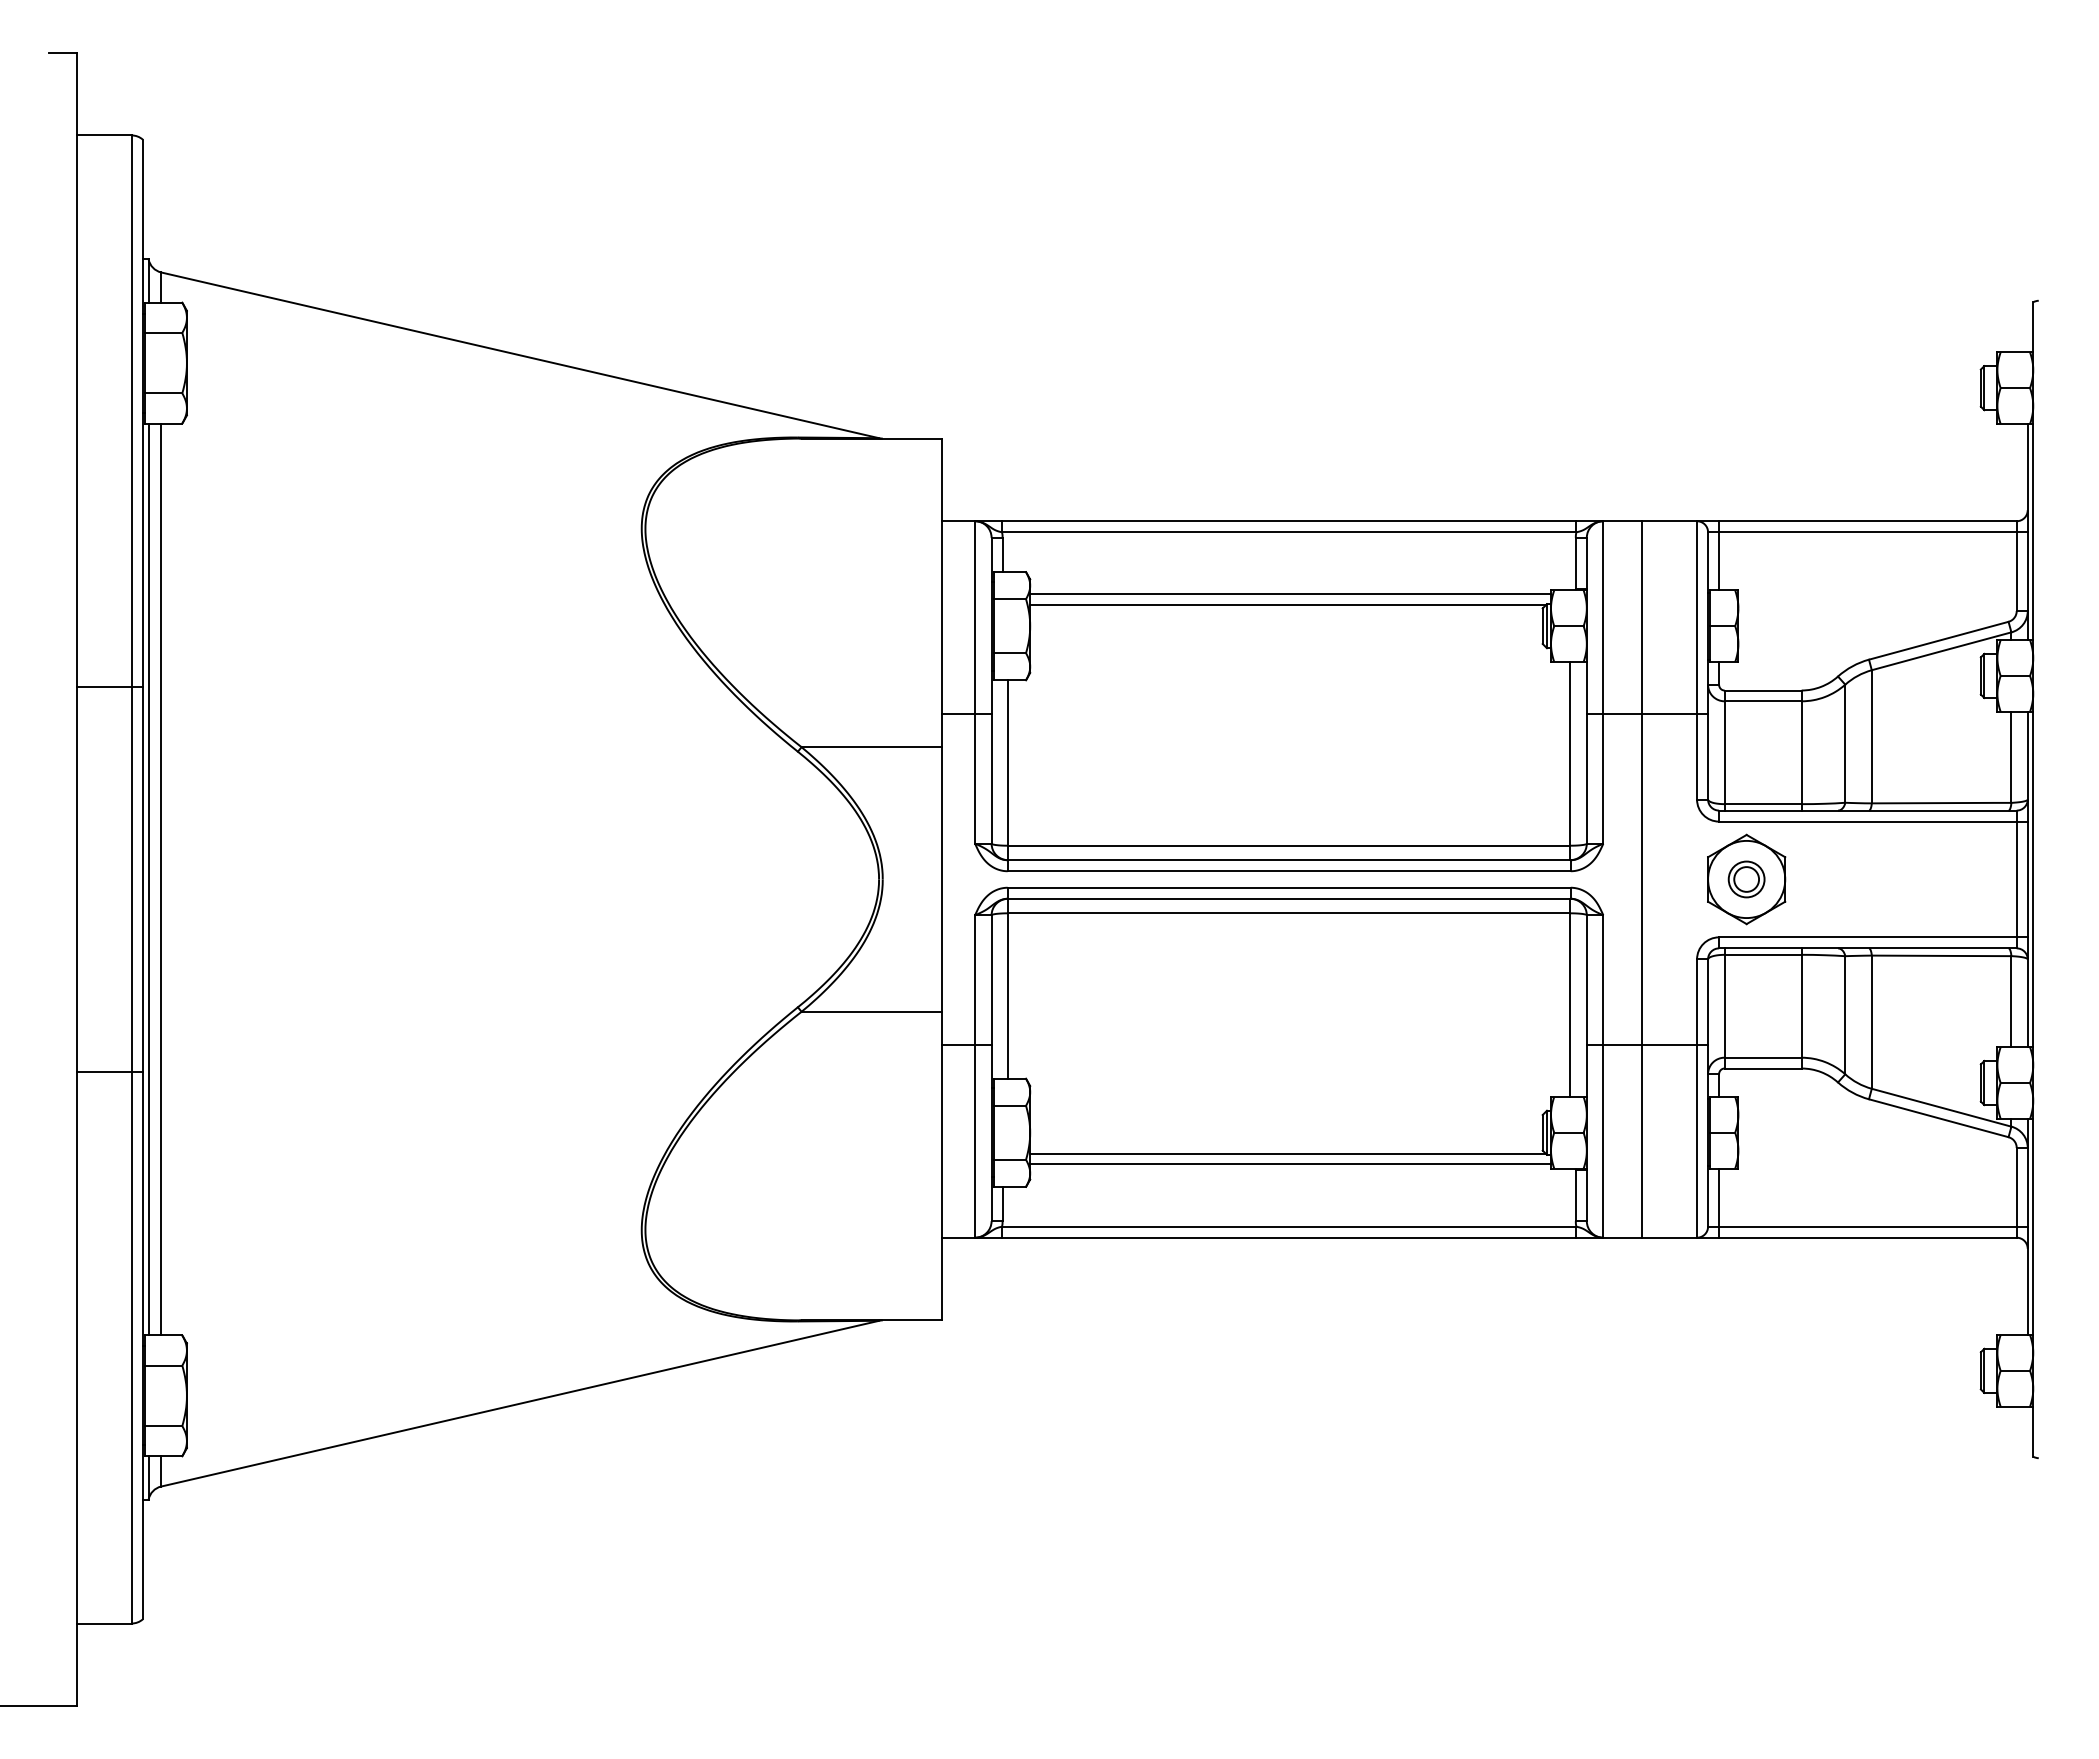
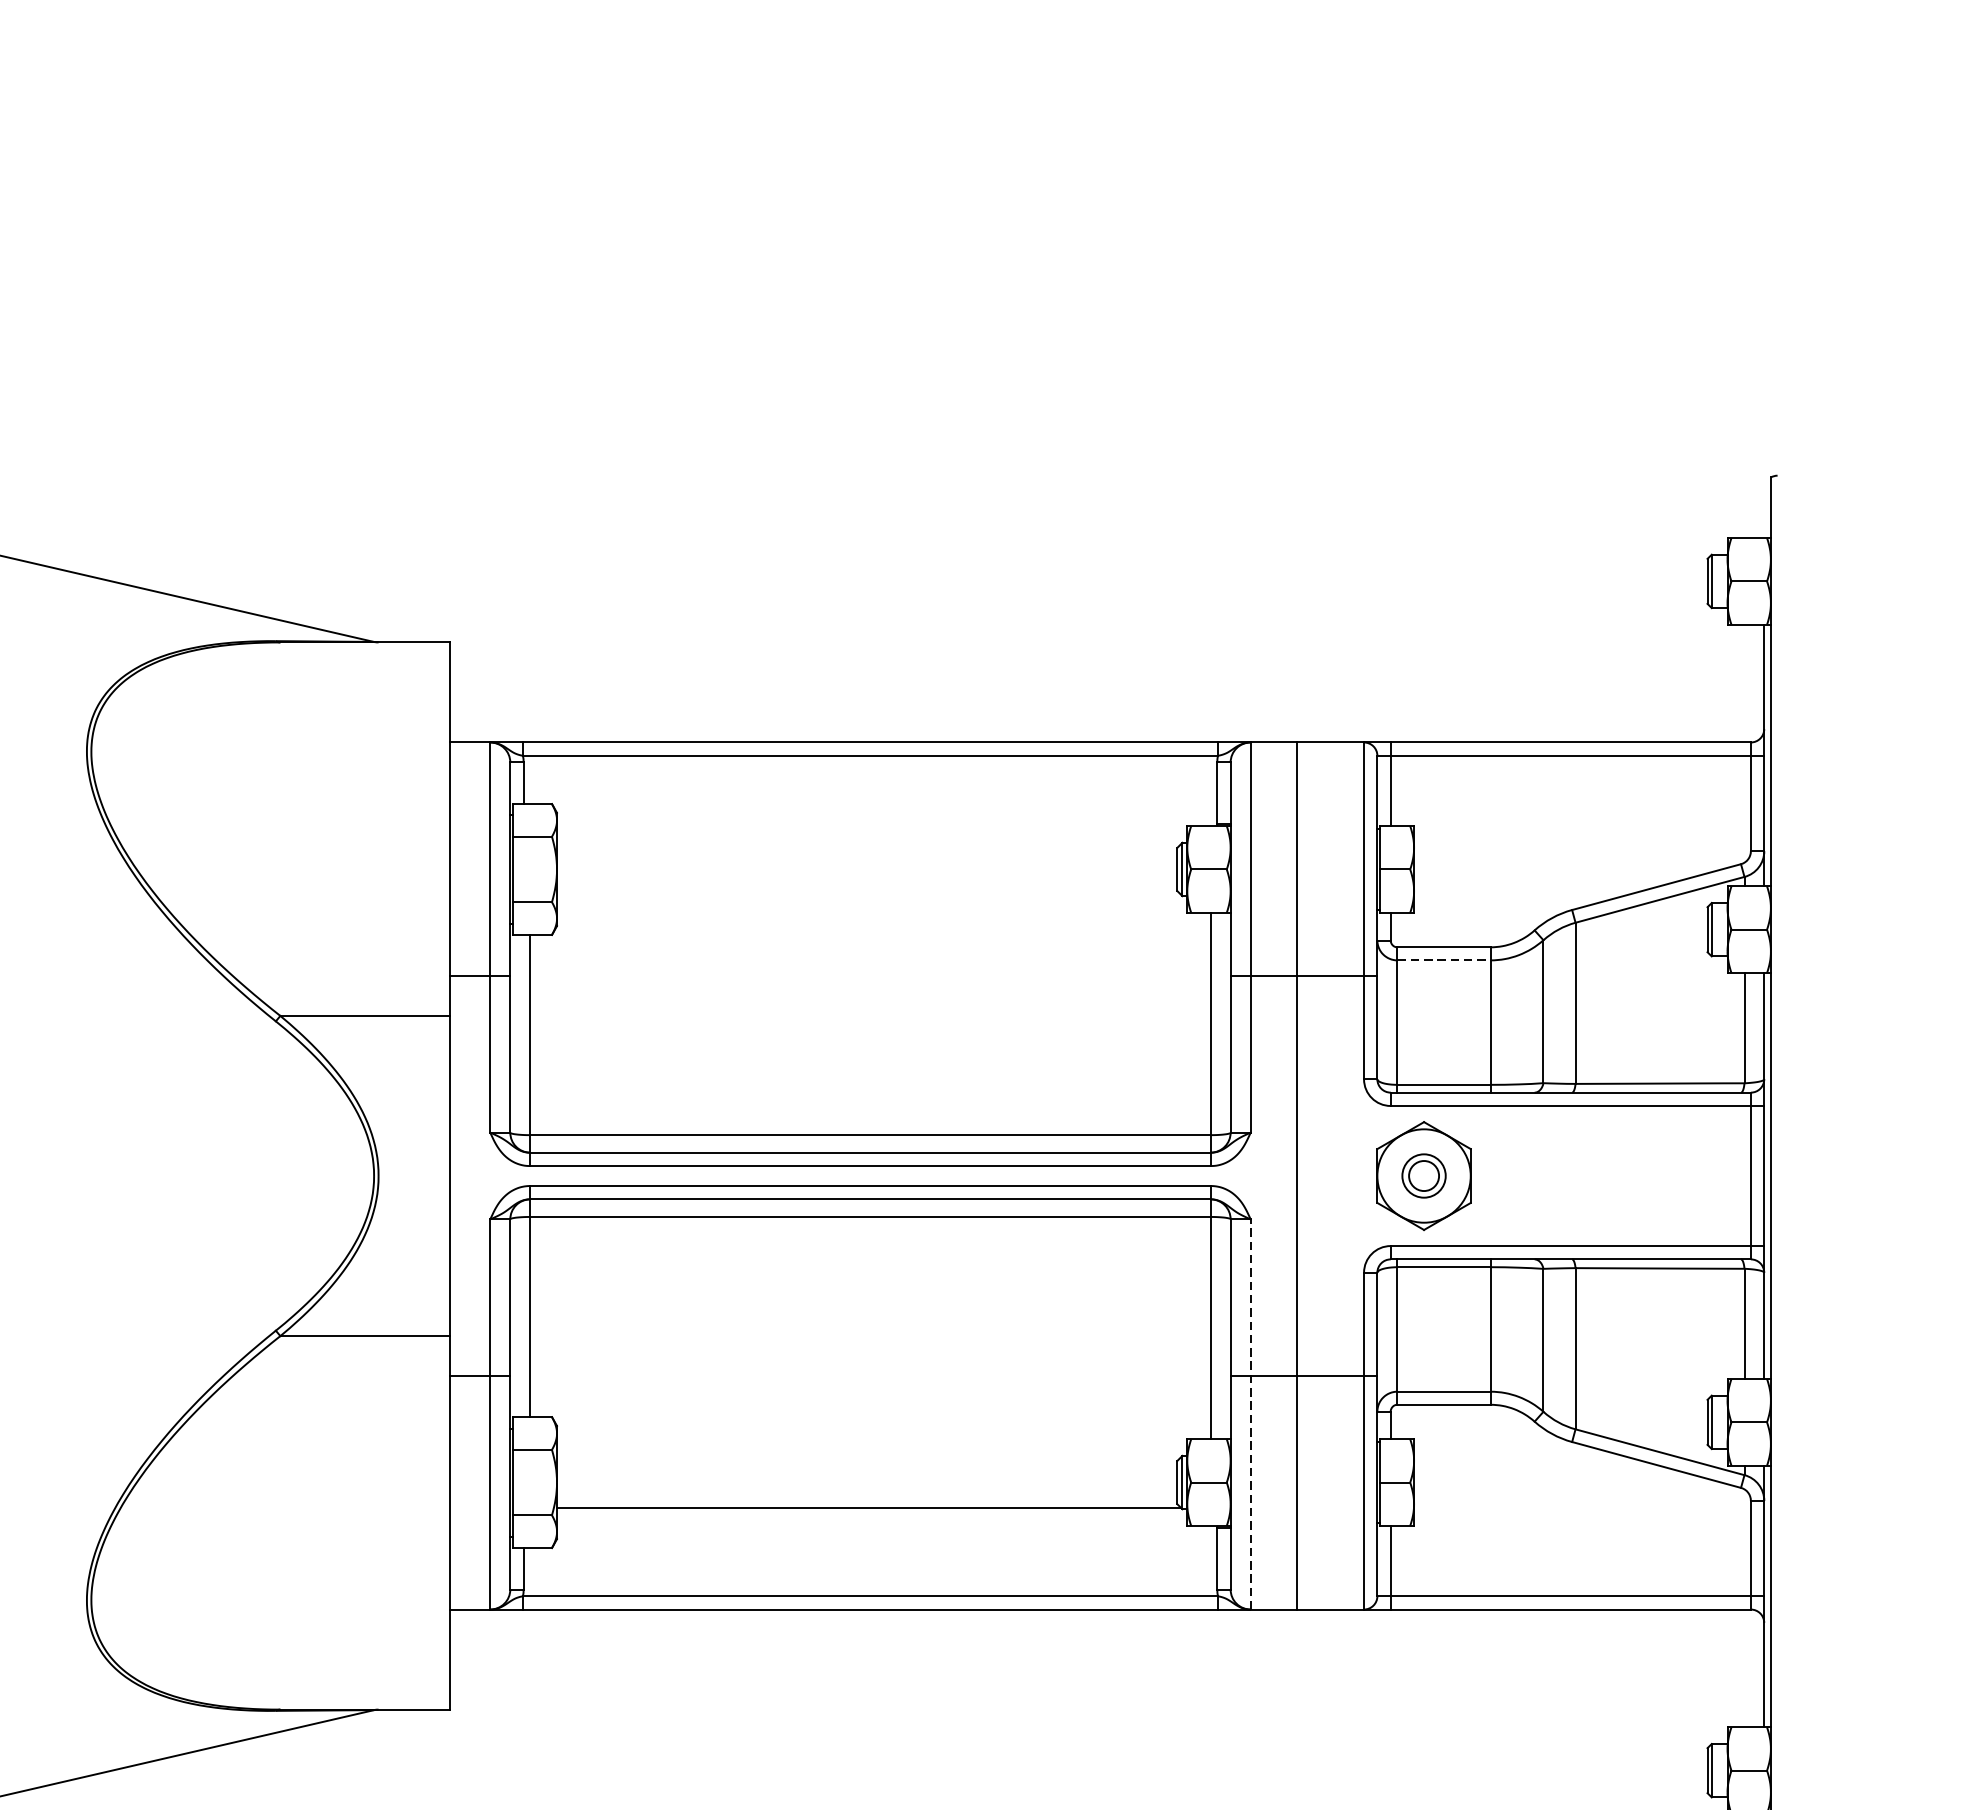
line: (1290, 594) -> (872, 831), removed
line: (1287, 605) -> (868, 844), removed
line: (1763, 701) -> (1444, 960), solid -> dashed
line: (1603, 1076) -> (1250, 1414), solid -> dashed
line: (1290, 1164) -> (872, 1520), removed

